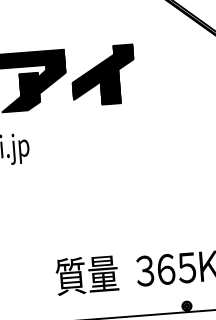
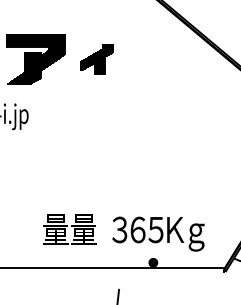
part: (102, 75) -> (96, 59), size x0.6
text: (70, 276) -> (55, 229), 質 -> 量

